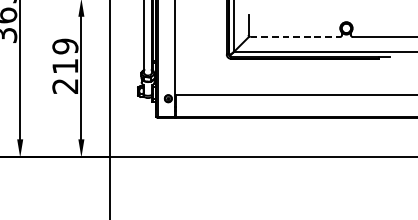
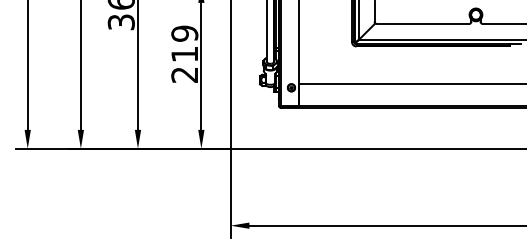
line: (295, 36) -> (423, 23), dashed -> solid

